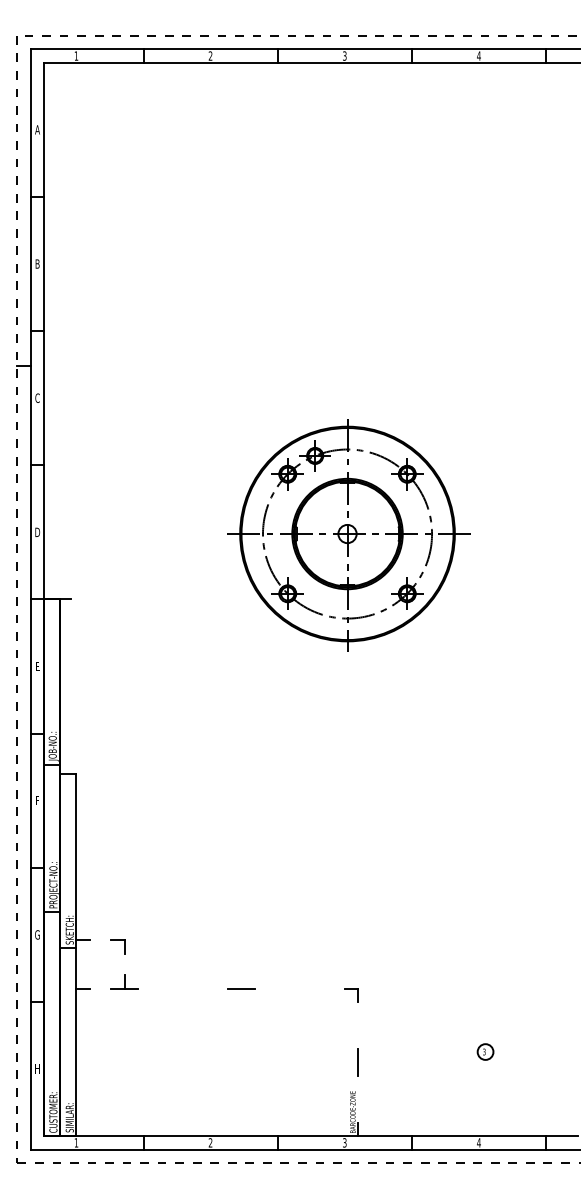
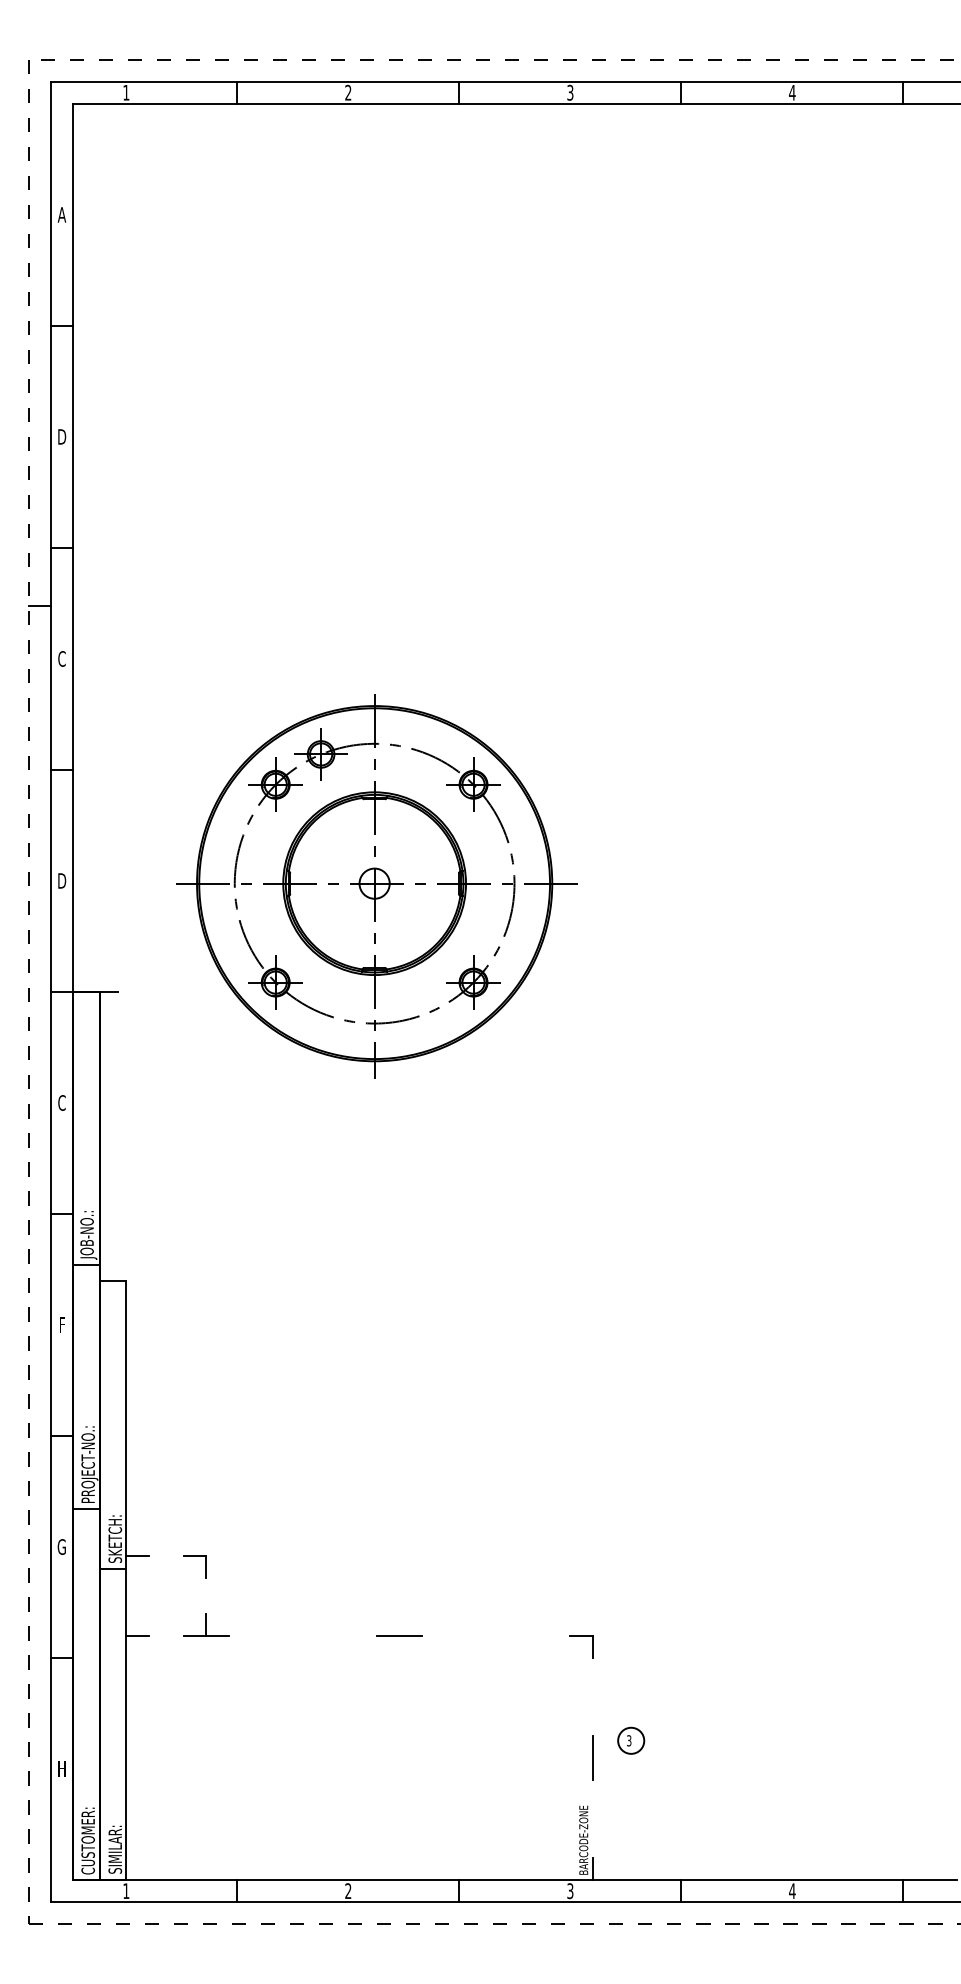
text: (37, 263) -> (61, 436), B -> D
part: (348, 535) -> (376, 886), moved
text: (37, 666) -> (61, 1102), E -> C
part: (485, 1051) -> (631, 1739), moved

